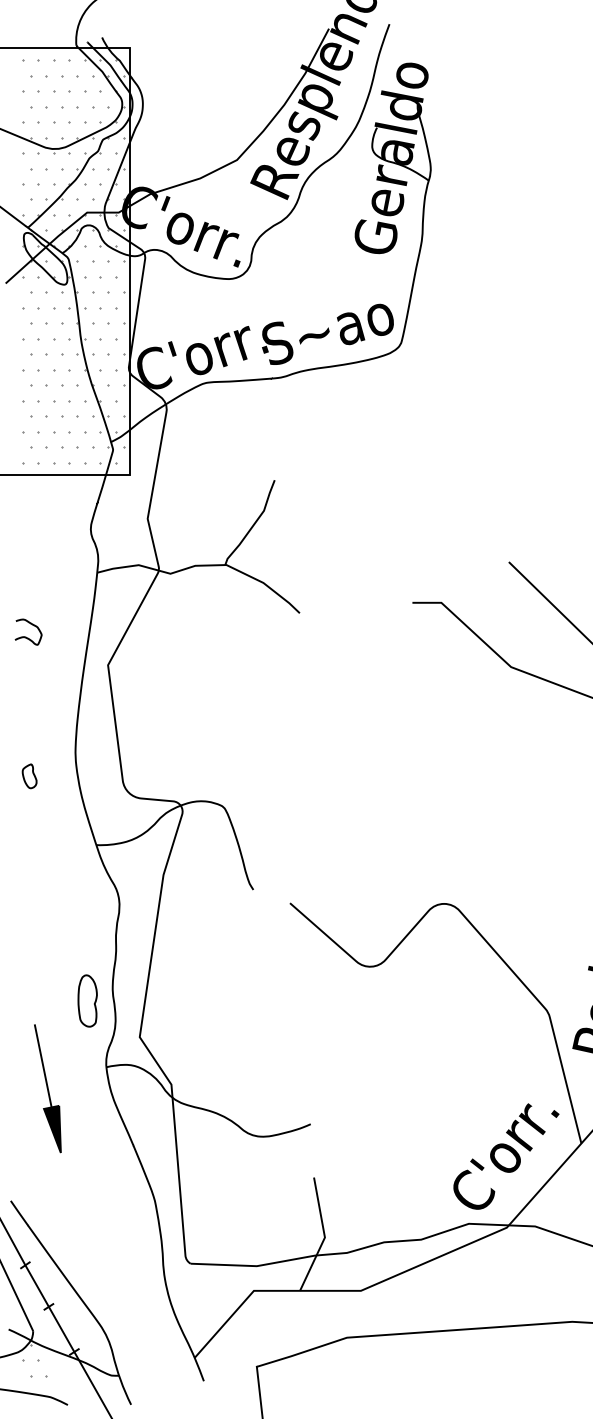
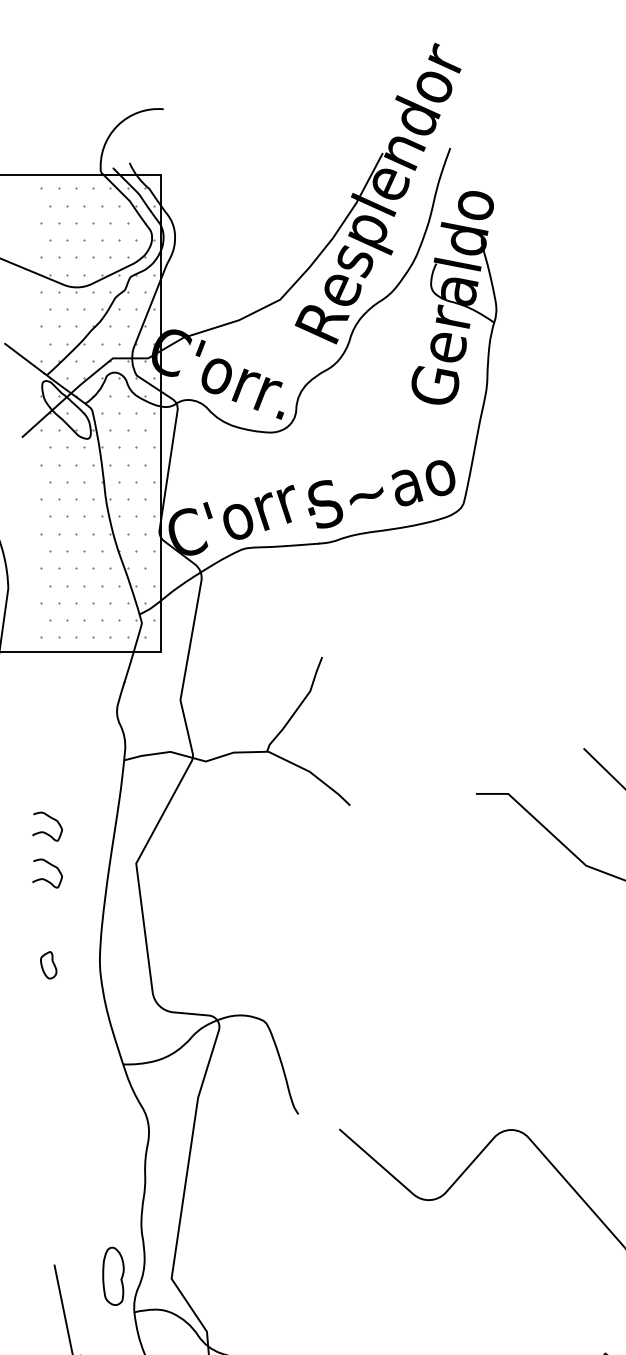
curve: (26, 678) -> (45, 878), added
part: (29, 776) -> (48, 965), moved
part: (87, 1000) -> (113, 1275), moved

